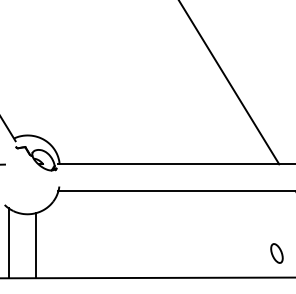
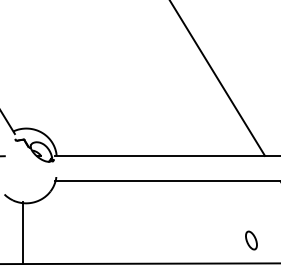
line: (8, 243) -> (8, 231), removed
line: (35, 245) -> (22, 232), moved
part: (276, 253) -> (251, 240), moved

